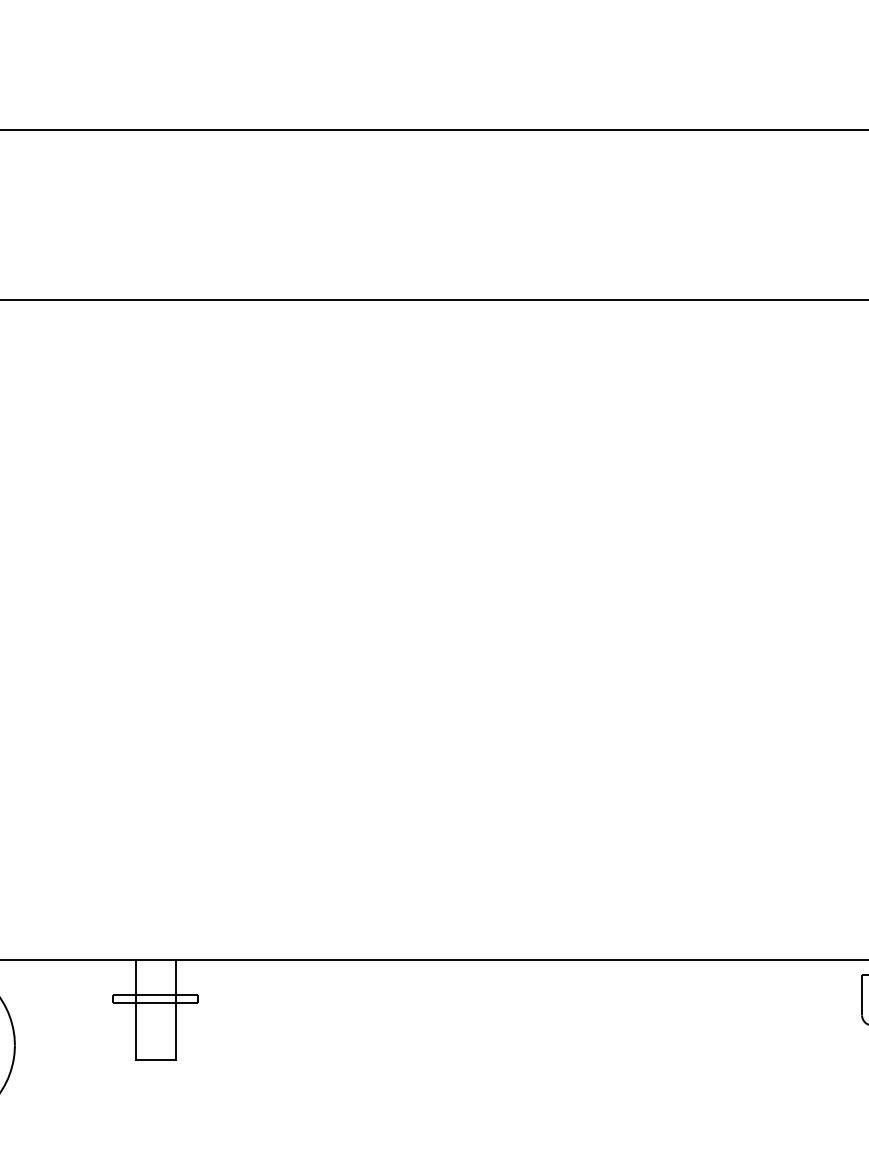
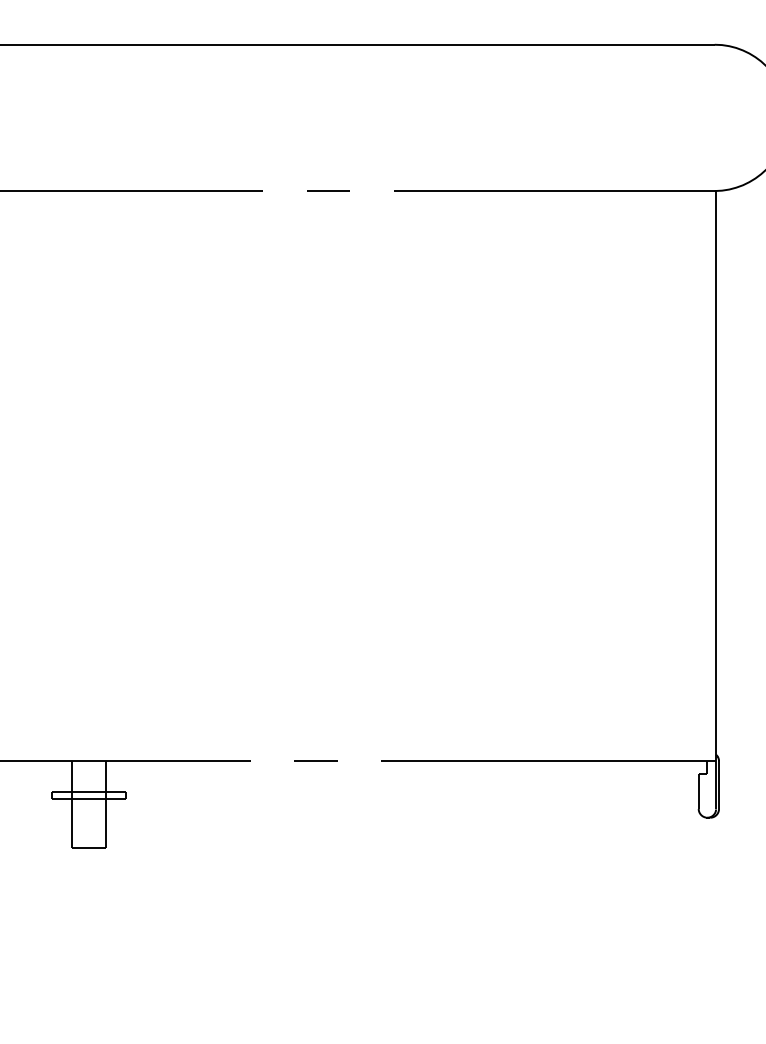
line: (426, 299) -> (322, 191), solid -> dashed
line: (425, 960) -> (321, 761), solid -> dashed

